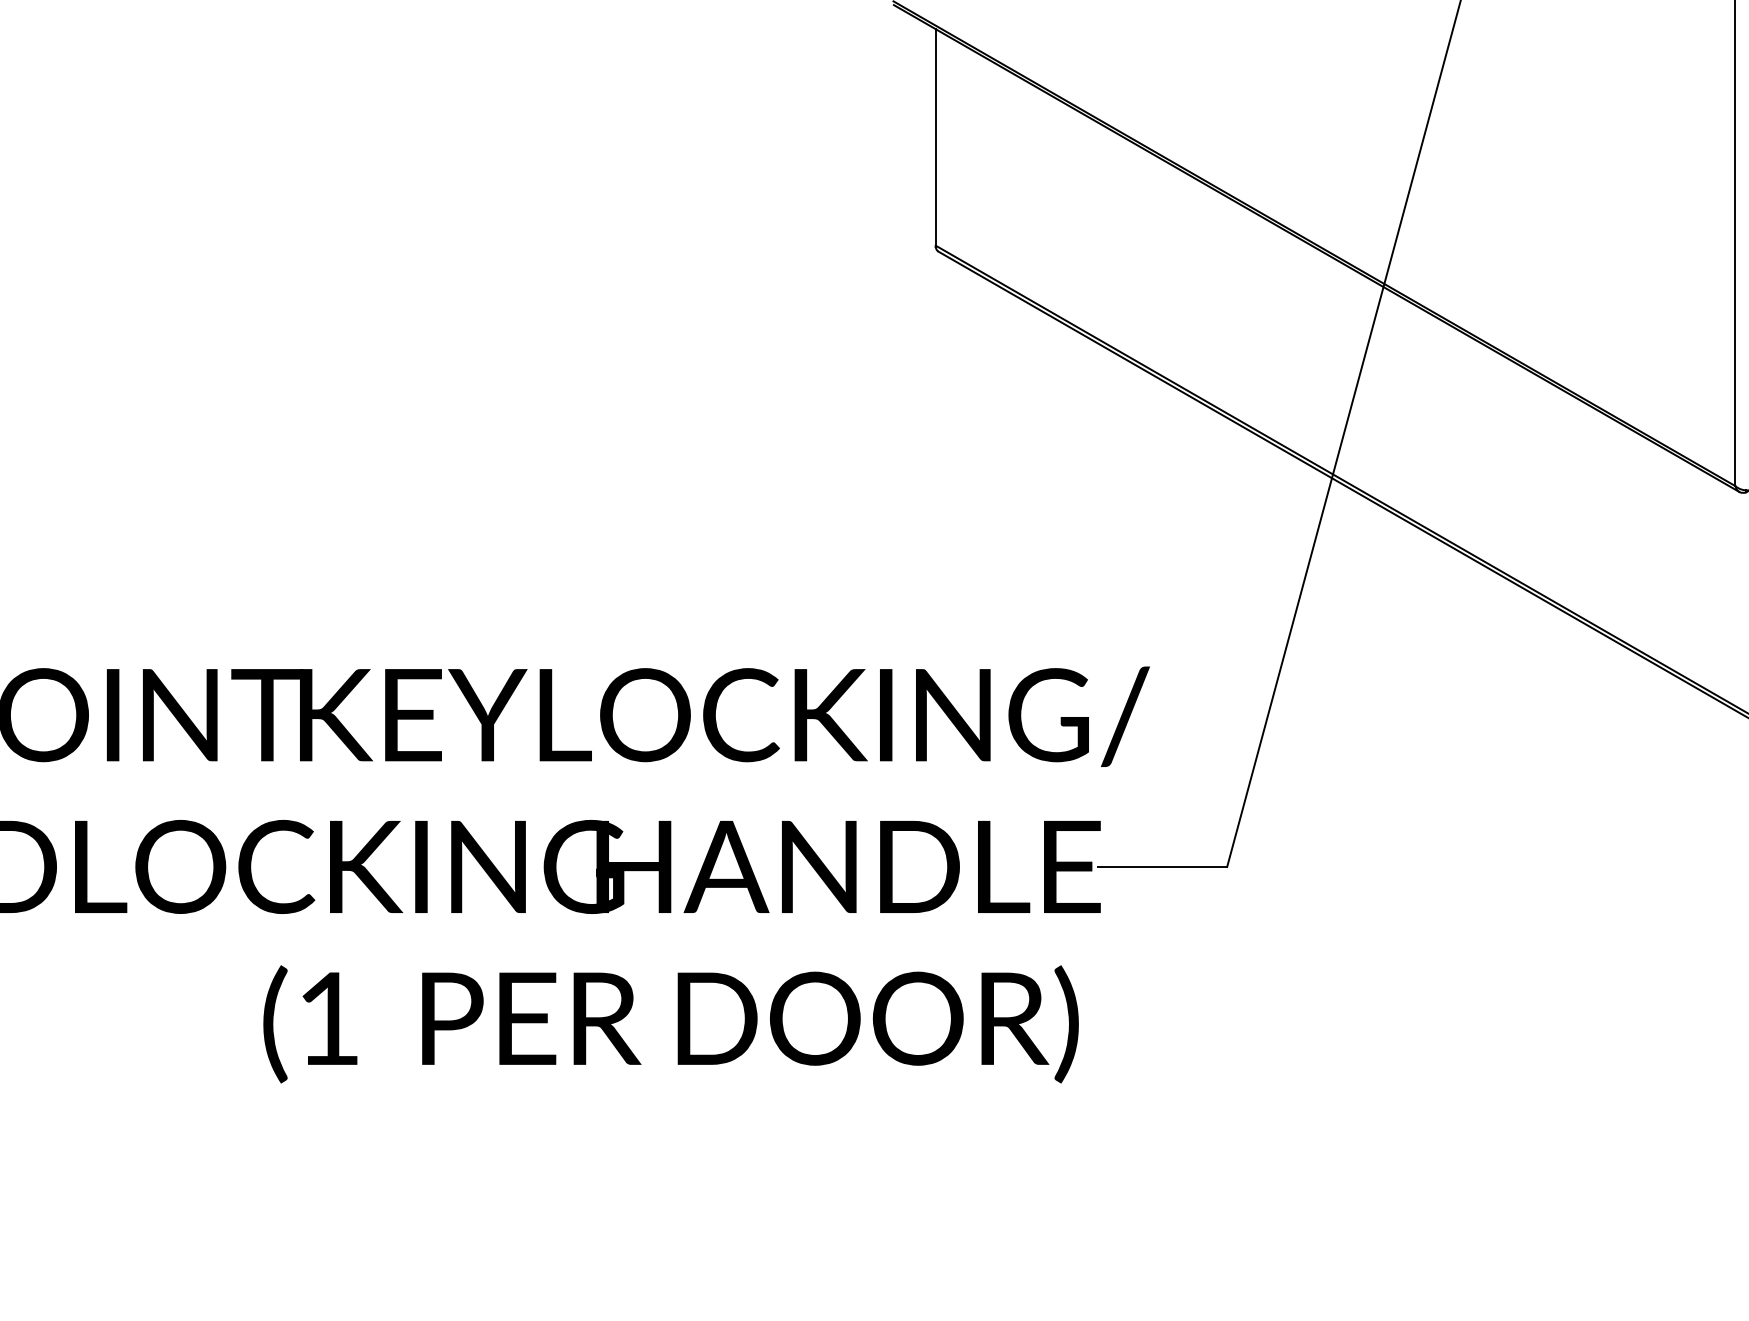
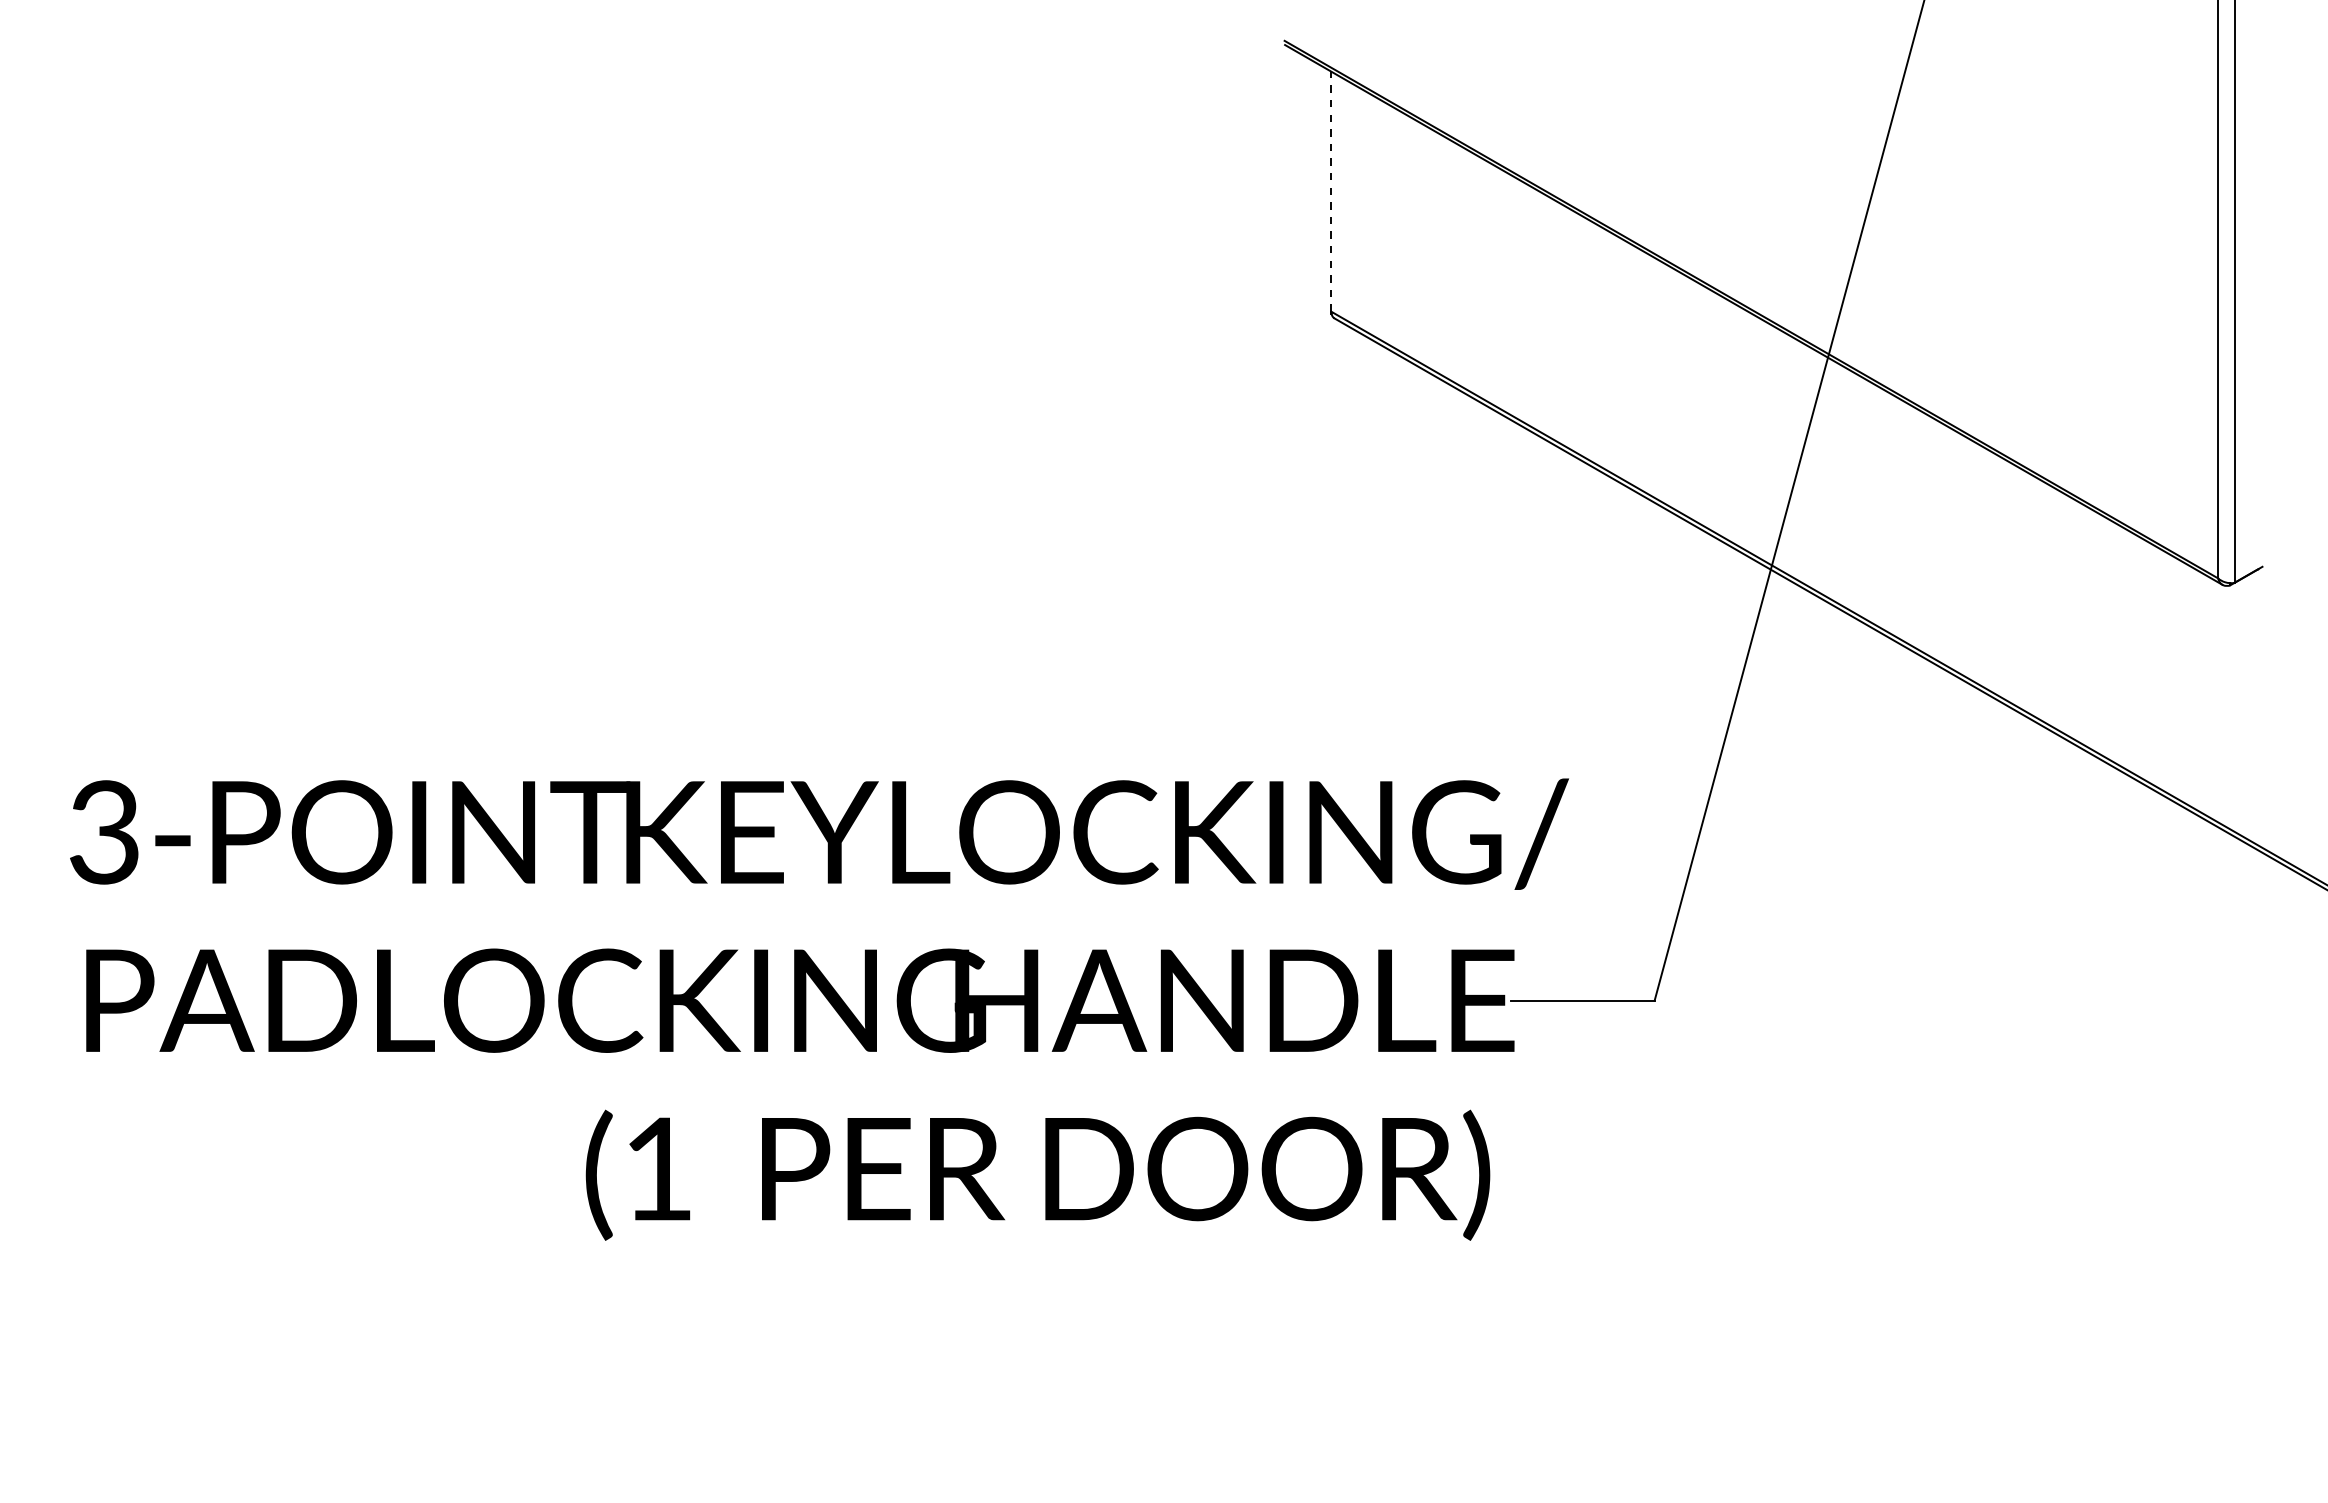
line: (935, 137) -> (1331, 191), solid -> dashed

